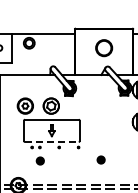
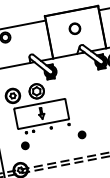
circle: (103, 47) -> (74, 28), size x0.71
line: (51, 141) -> (43, 123), dashed -> solid
part: (100, 159) -> (81, 134), moved
part: (39, 160) -> (24, 145), moved

